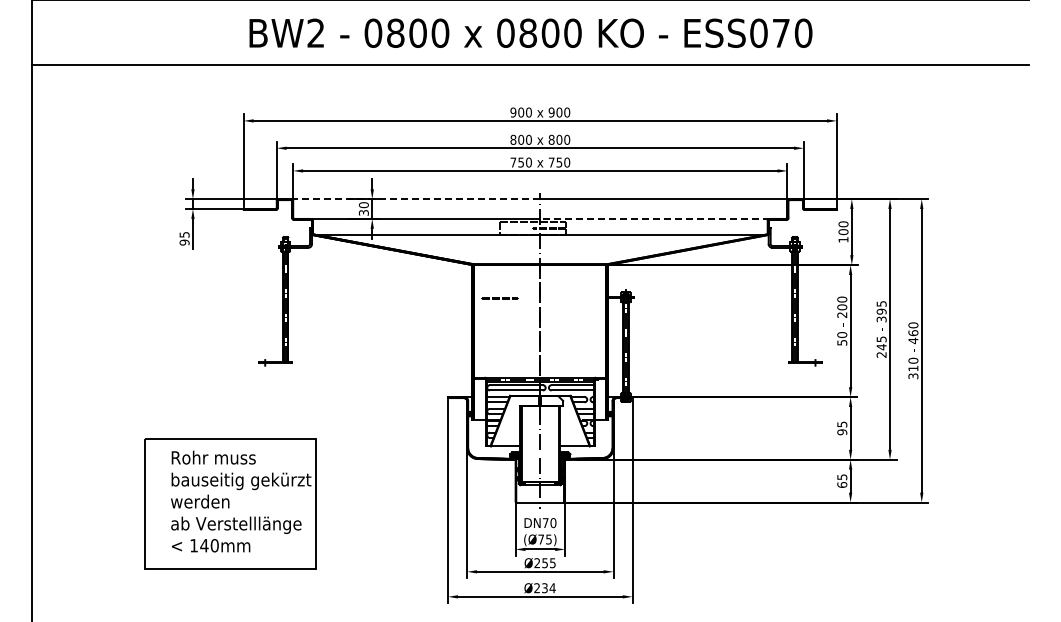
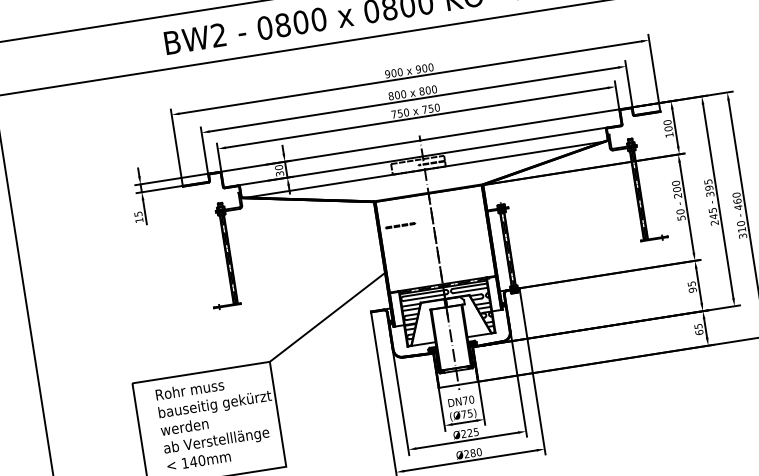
line: (409, 199) -> (315, 157), dashed -> solid
line: (655, 218) -> (515, 141), dashed -> solid
text: (184, 242) -> (139, 220), 95 -> 15
line: (394, 395) -> (327, 317), added
text: (544, 563) -> (469, 433), Ø255 -> Ø225
text: (548, 588) -> (475, 452), Ø234 -> Ø280

